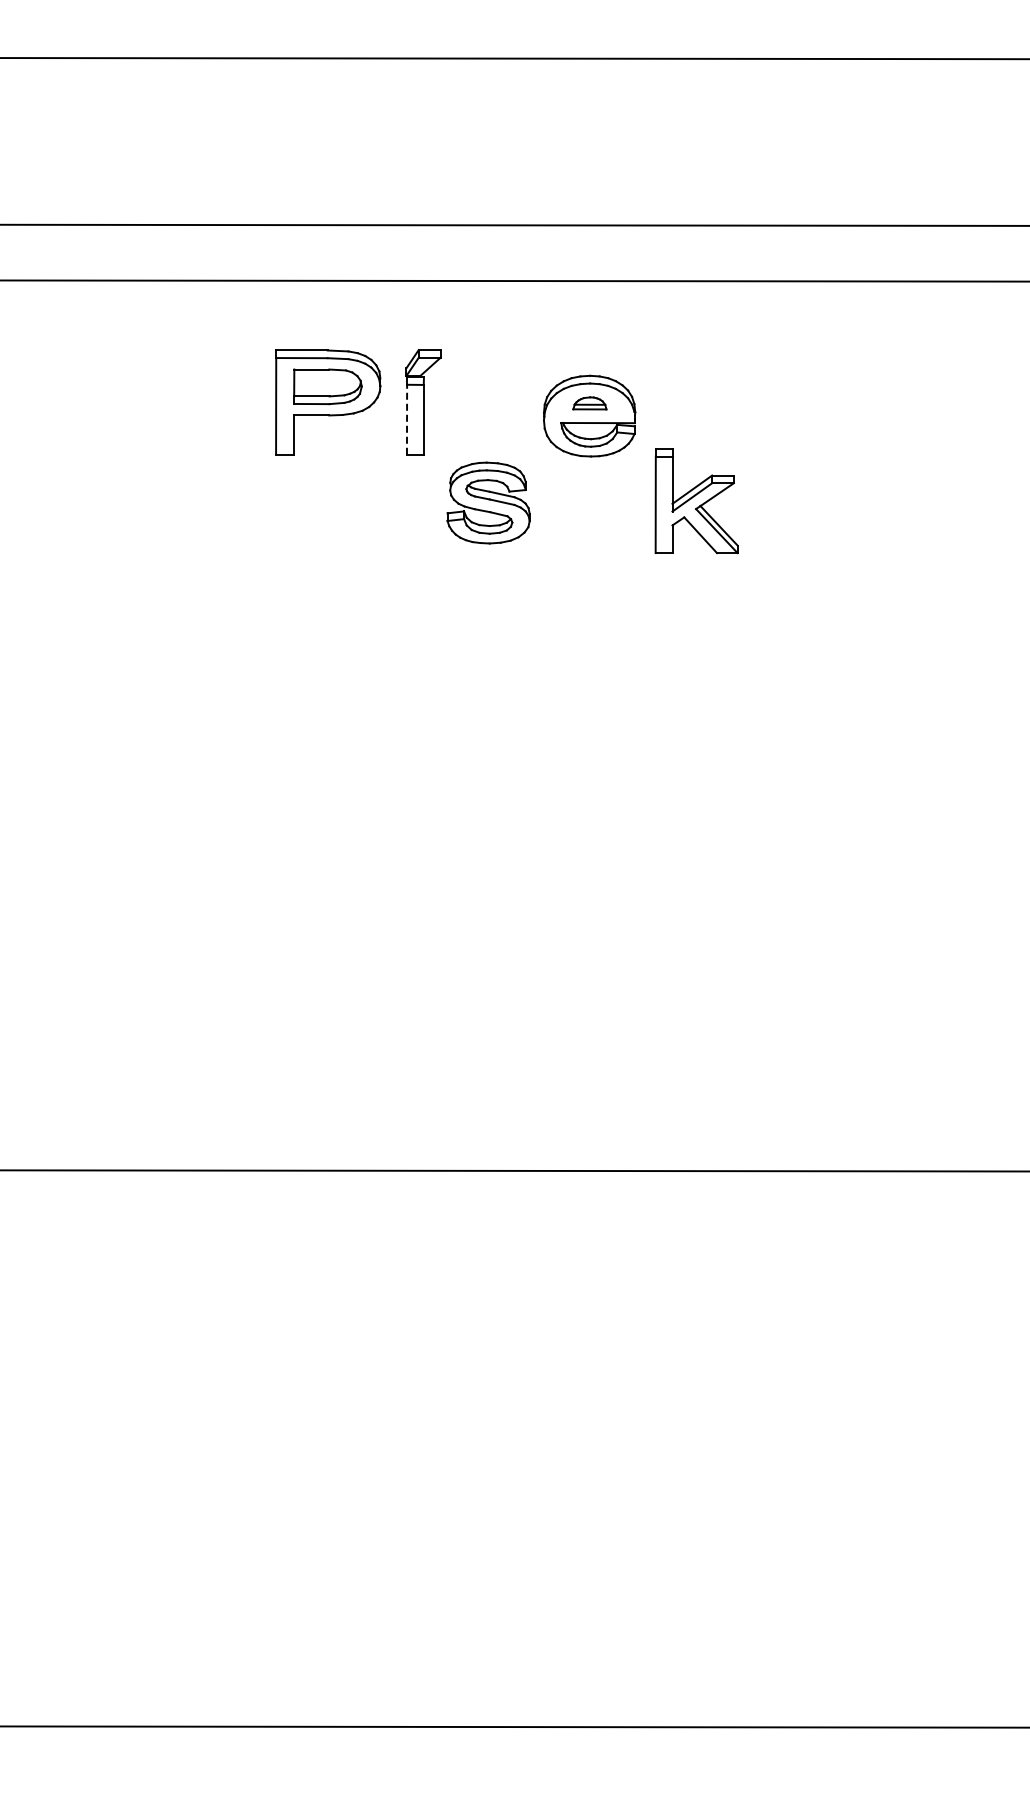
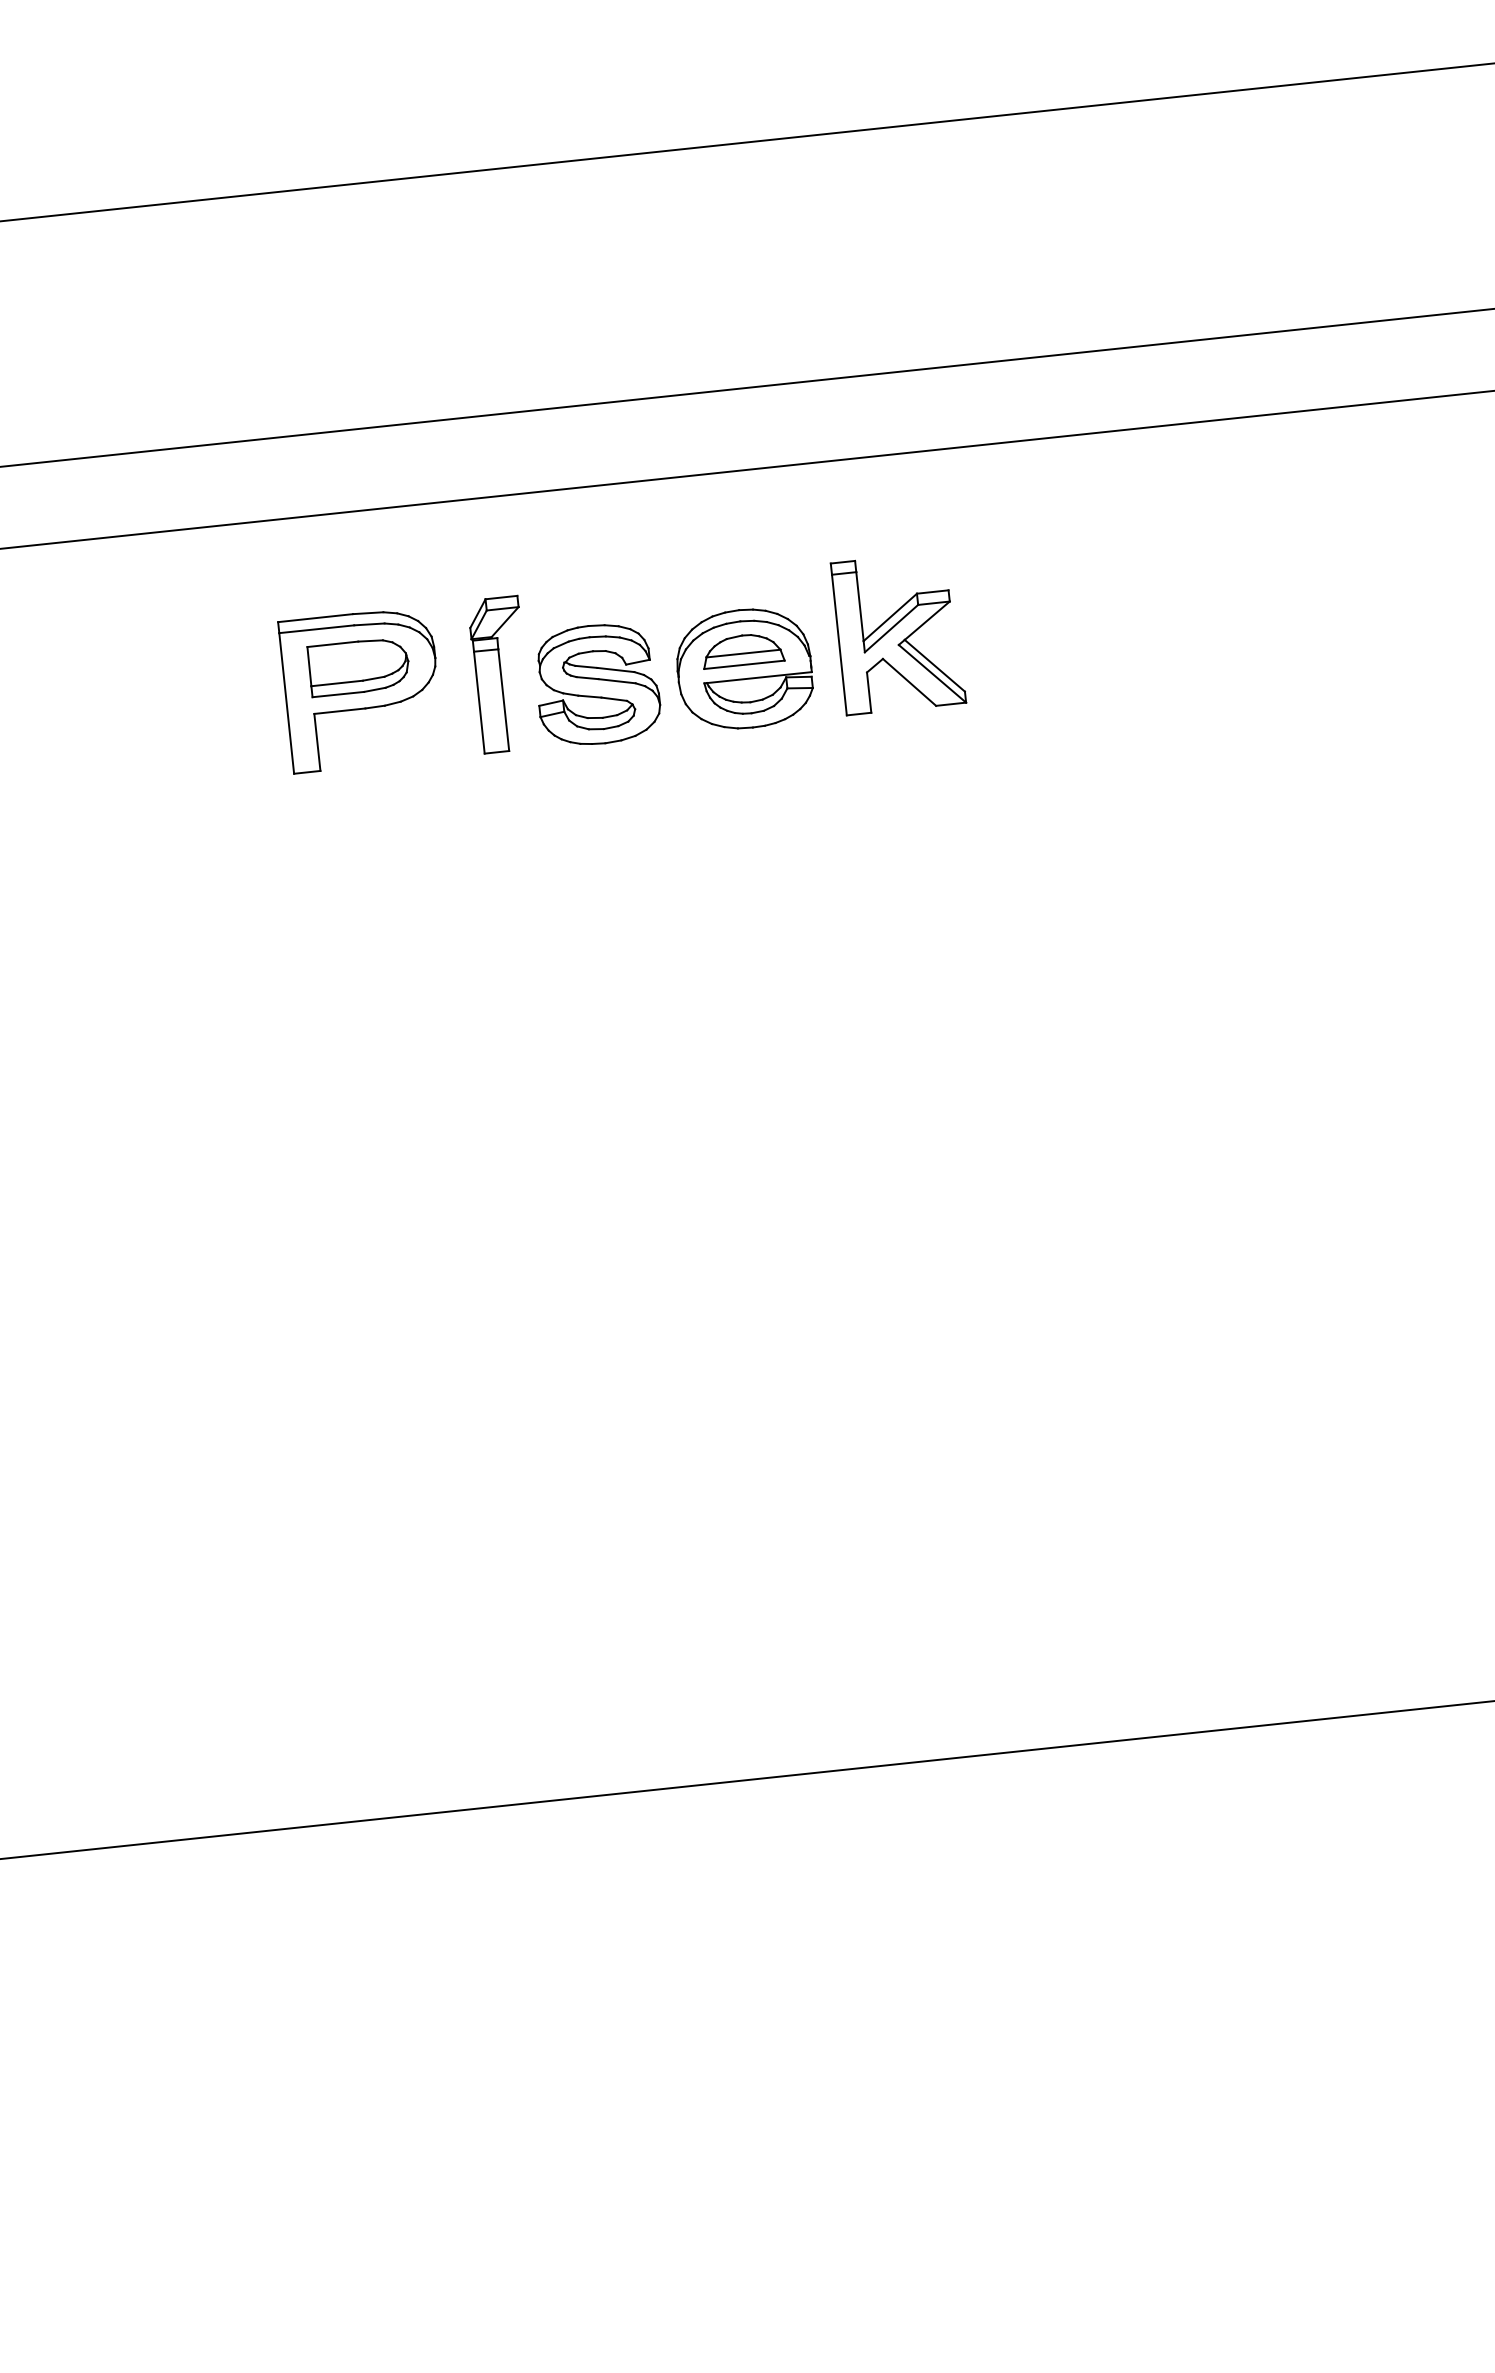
part: (589, 403) -> (742, 650), size x1.67
line: (407, 419) -> (479, 702), dashed -> solid
part: (696, 501) -> (898, 633), moved
part: (488, 502) -> (597, 683), moved

